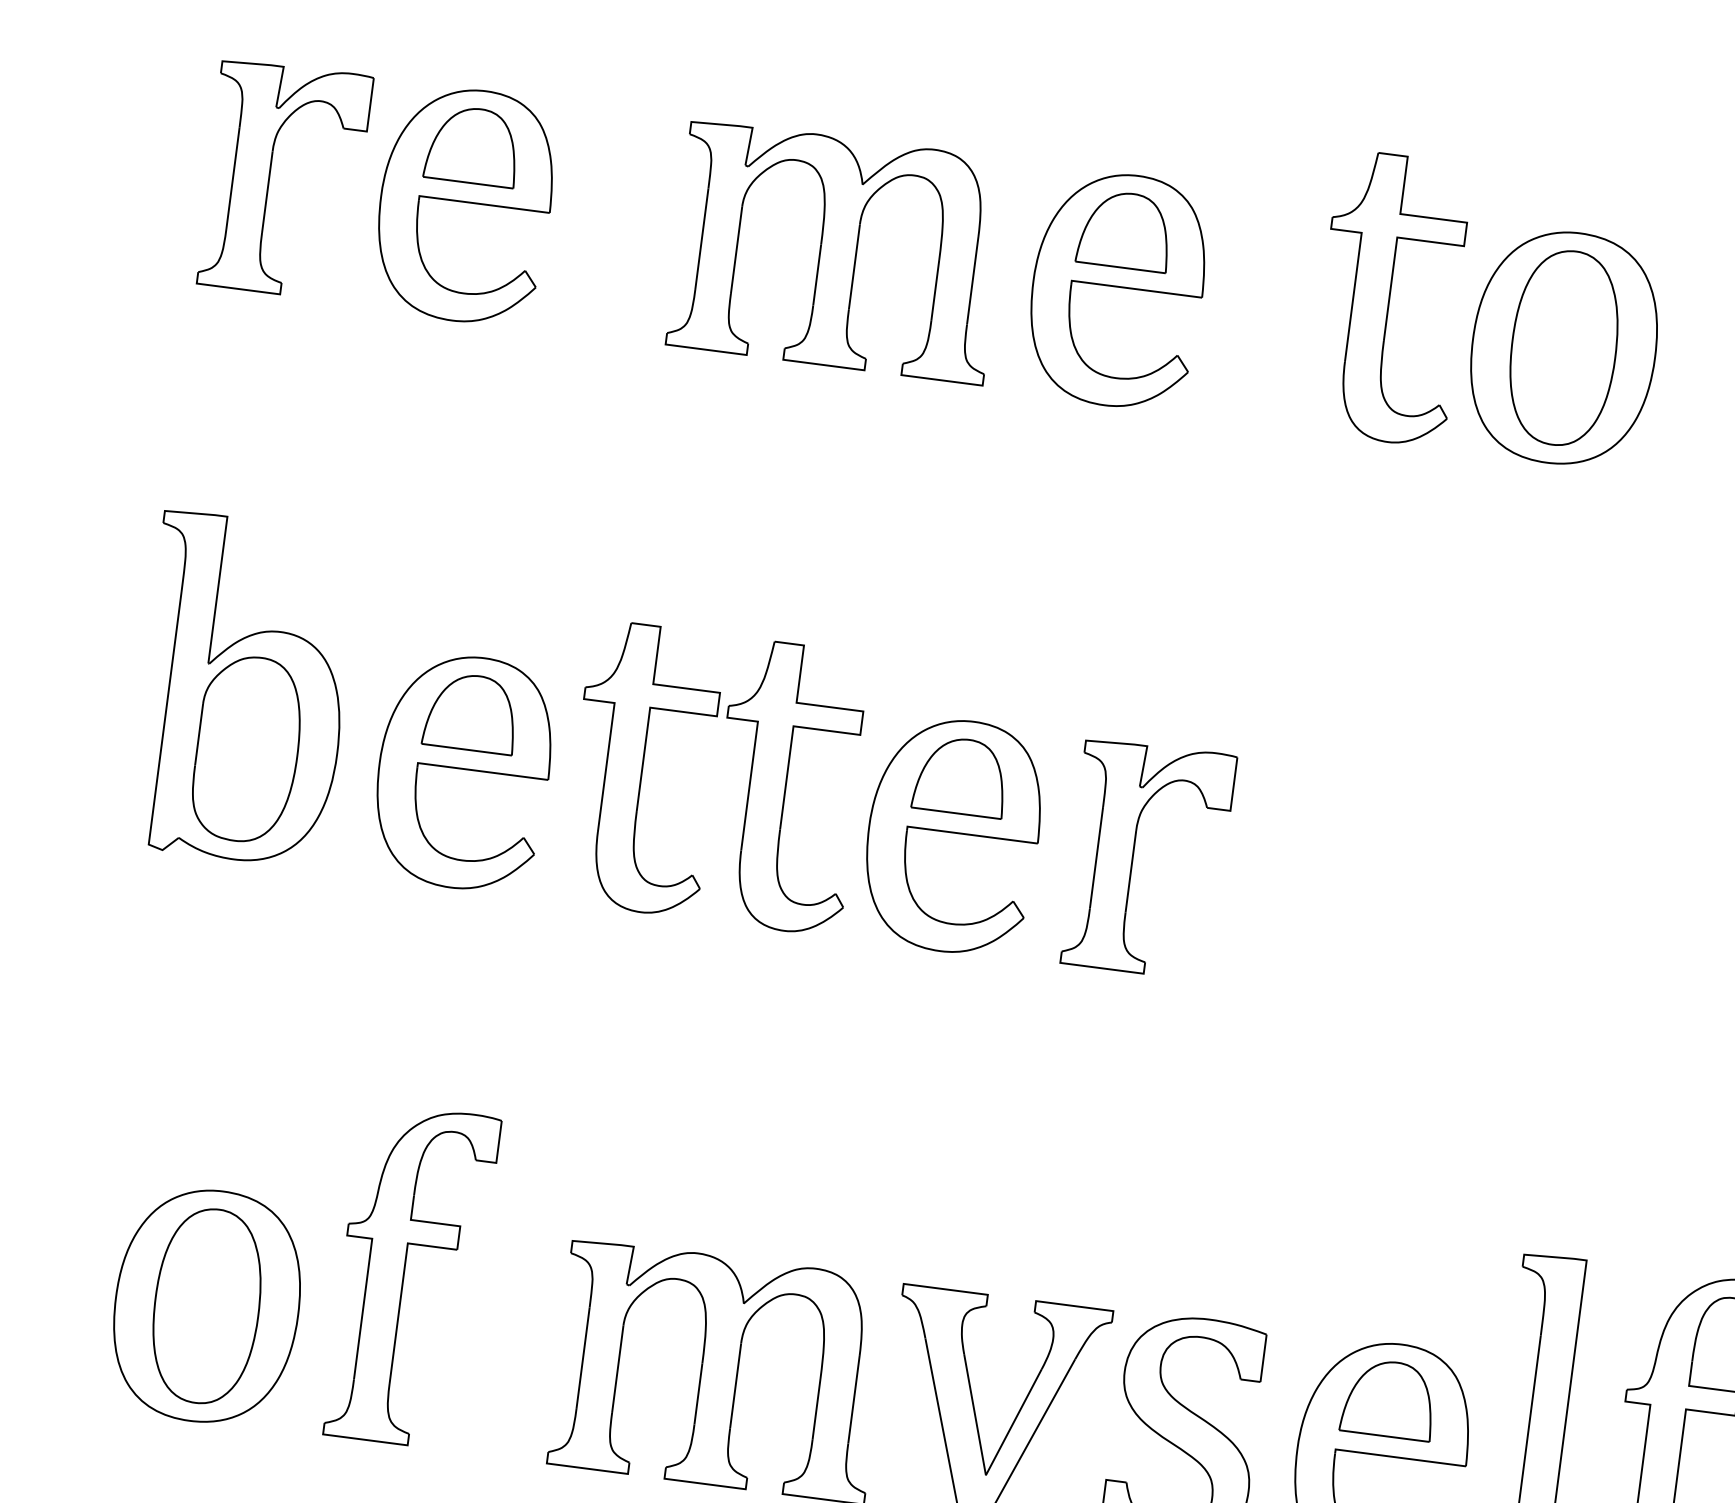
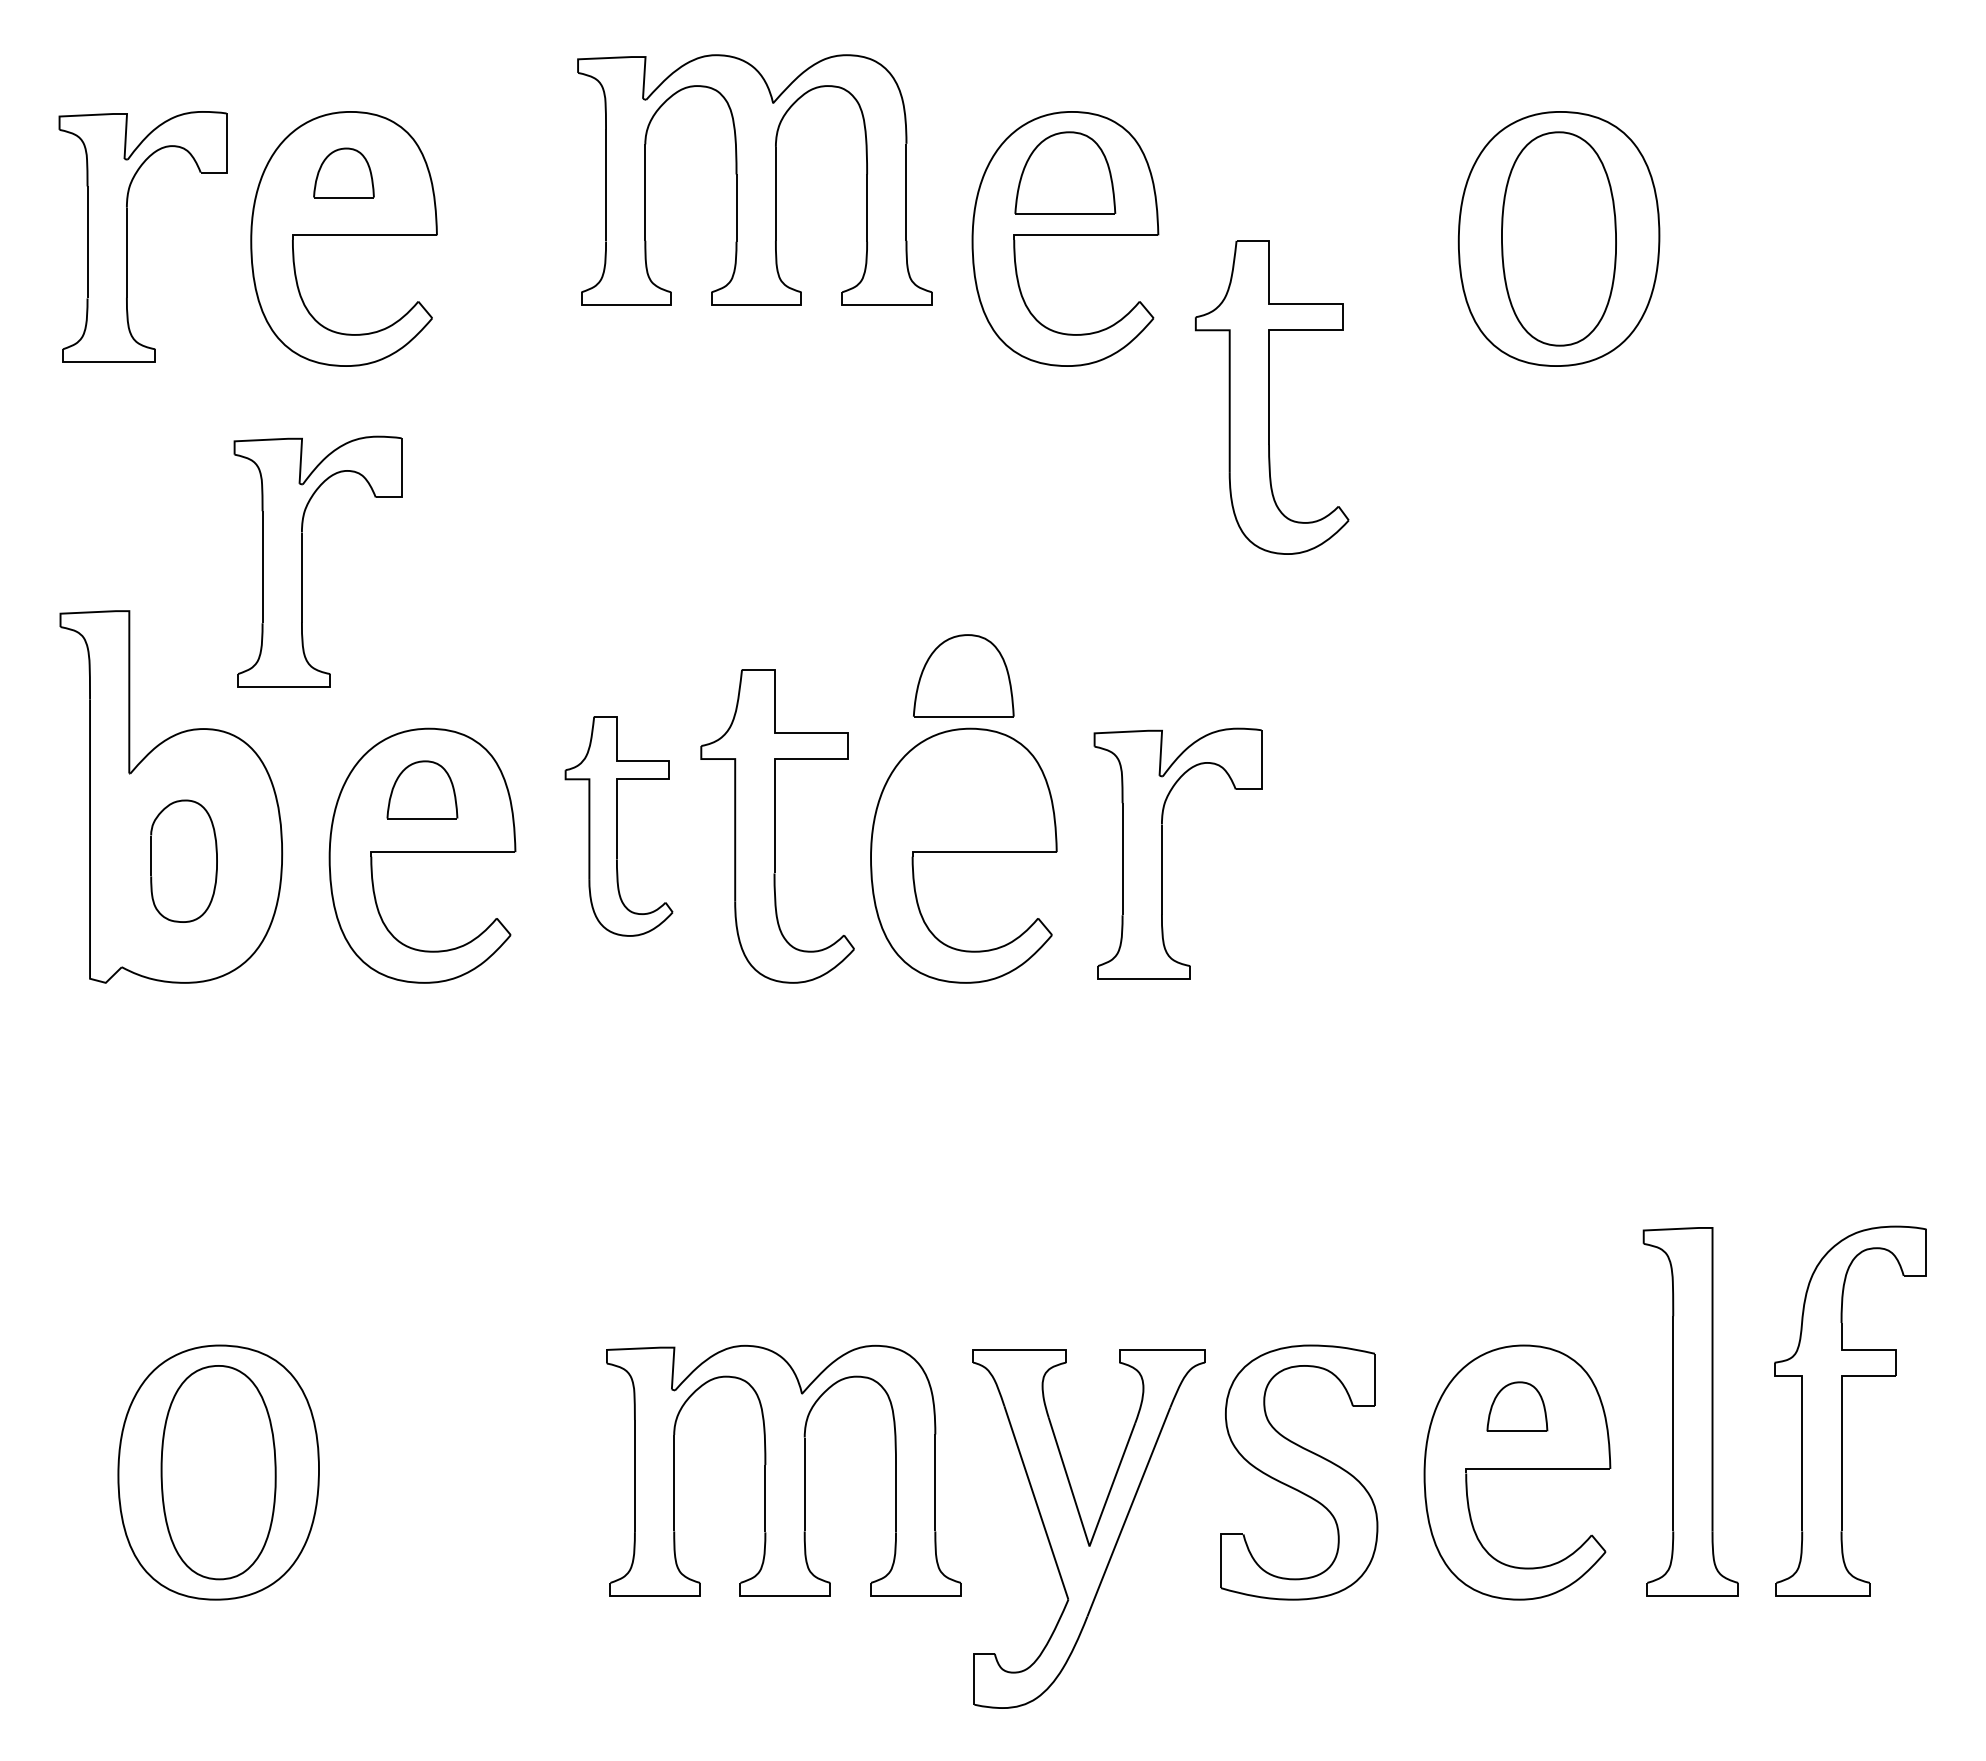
part: (472, 145) -> (343, 172), size x0.6
part: (836, 251) -> (754, 179), moved
part: (1392, 298) -> (1272, 397), moved
part: (389, 492) -> (302, 561), added
part: (471, 712) -> (422, 789), size x0.7
part: (247, 749) -> (183, 861), size x0.6
part: (644, 768) -> (618, 826), size x0.7
part: (960, 775) -> (963, 675), moved
part: (404, 1274) -> (428, 1410), removed
part: (1389, 1399) -> (1517, 1406), size x0.6

